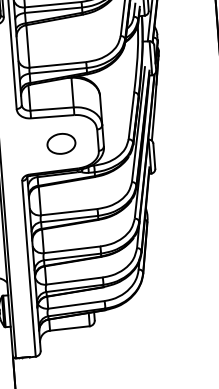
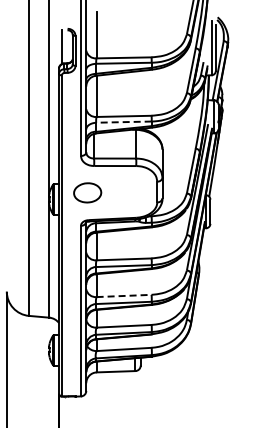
line: (57, 71) -> (123, 122), solid -> dashed
part: (61, 143) -> (87, 192), moved
line: (72, 249) -> (124, 295), solid -> dashed

